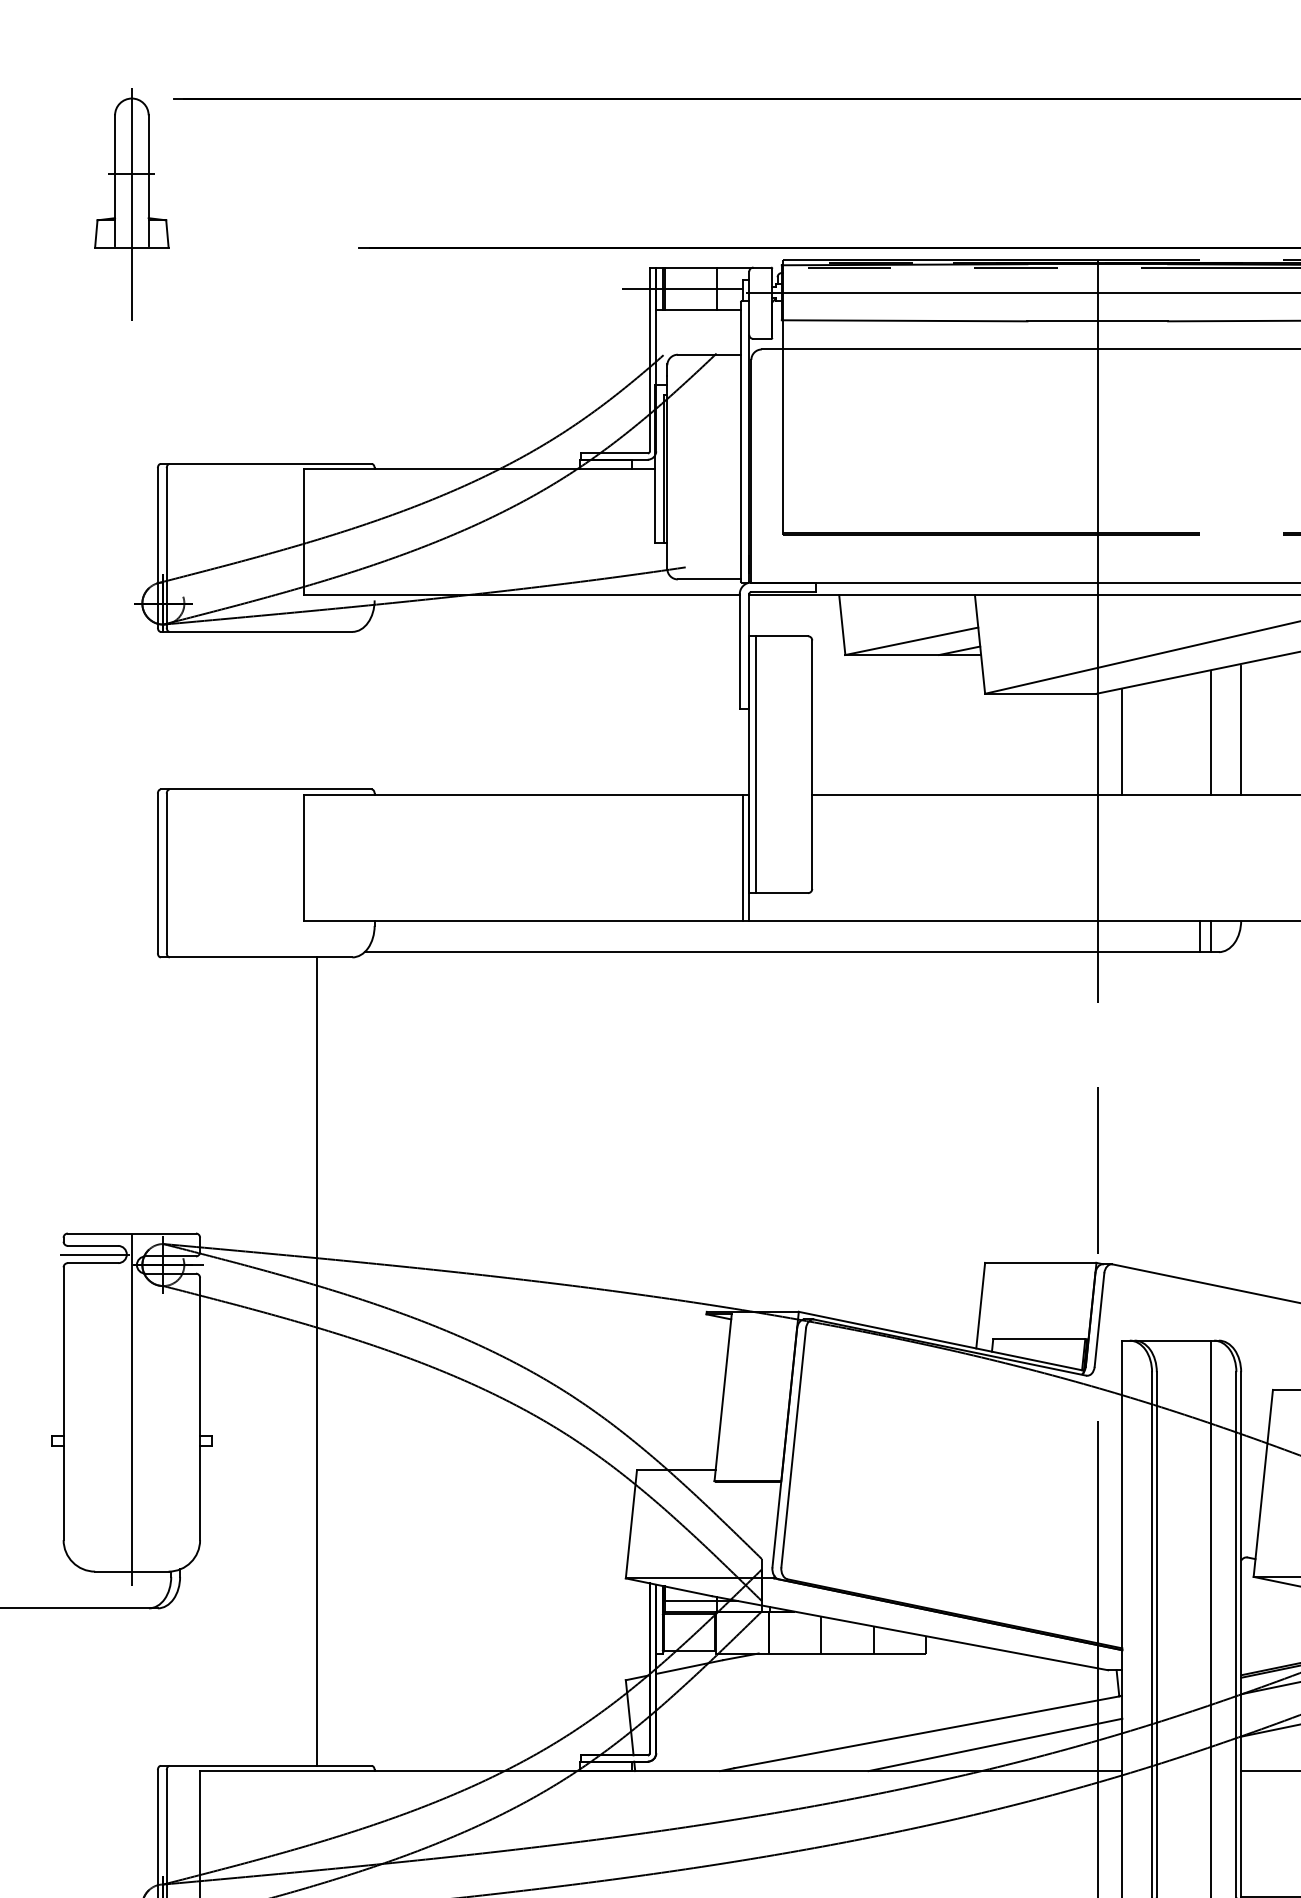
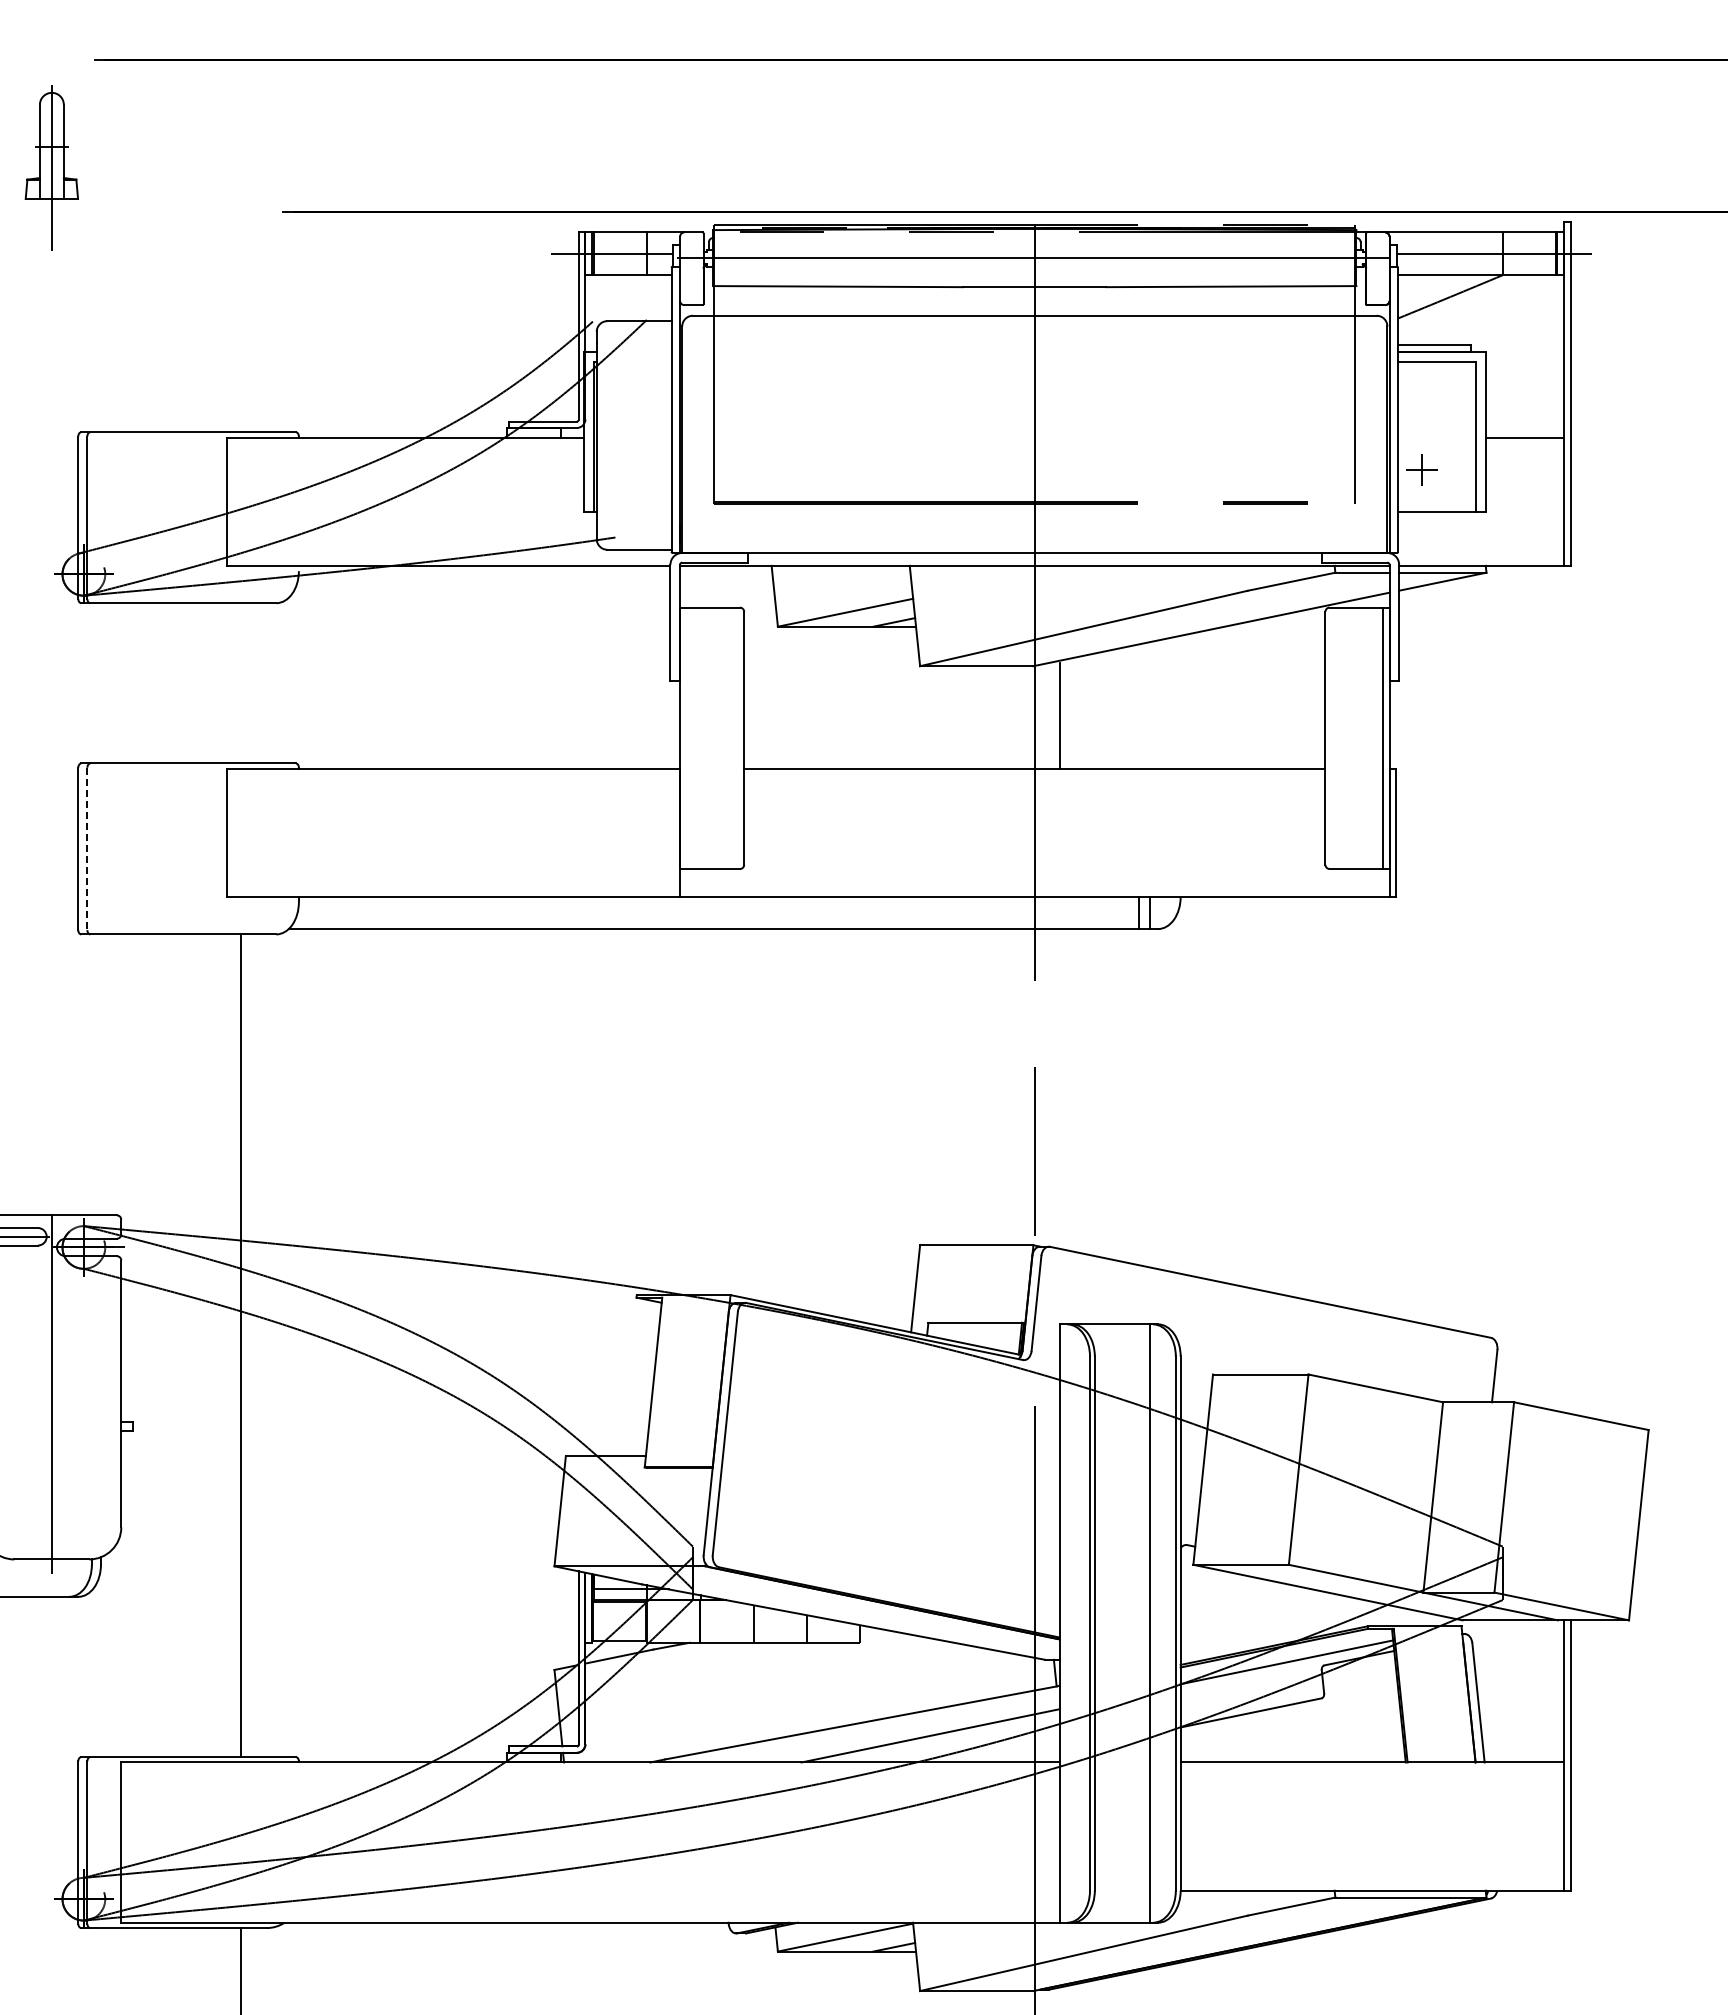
part: (131, 204) -> (51, 168), size x0.7
line: (1241, 729) -> (1180, 702), removed
line: (1211, 732) -> (1150, 705), removed
line: (755, 764) -> (686, 738), removed
line: (742, 857) -> (673, 832), removed
line: (166, 873) -> (87, 849), solid -> dashed

